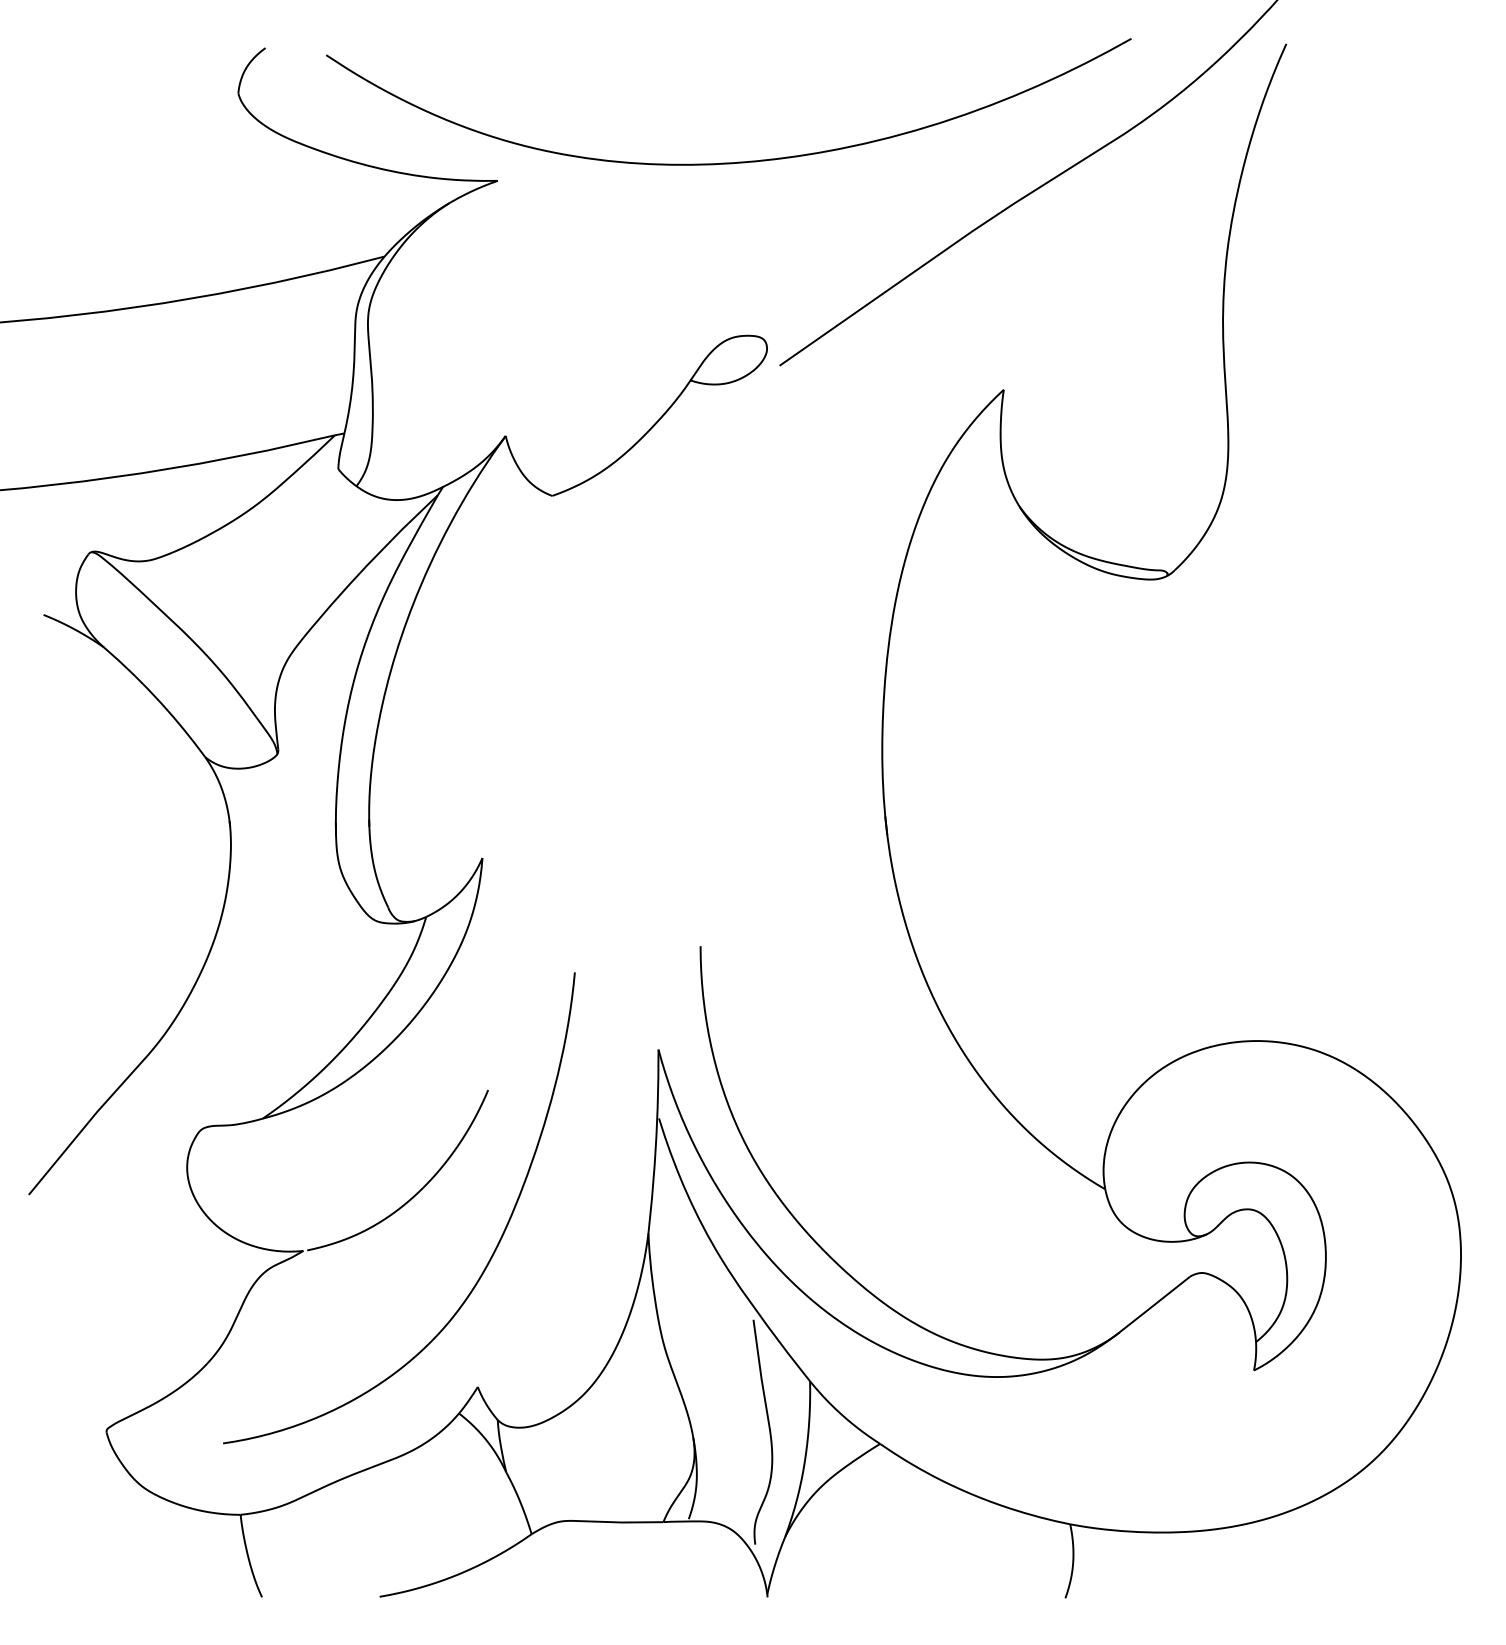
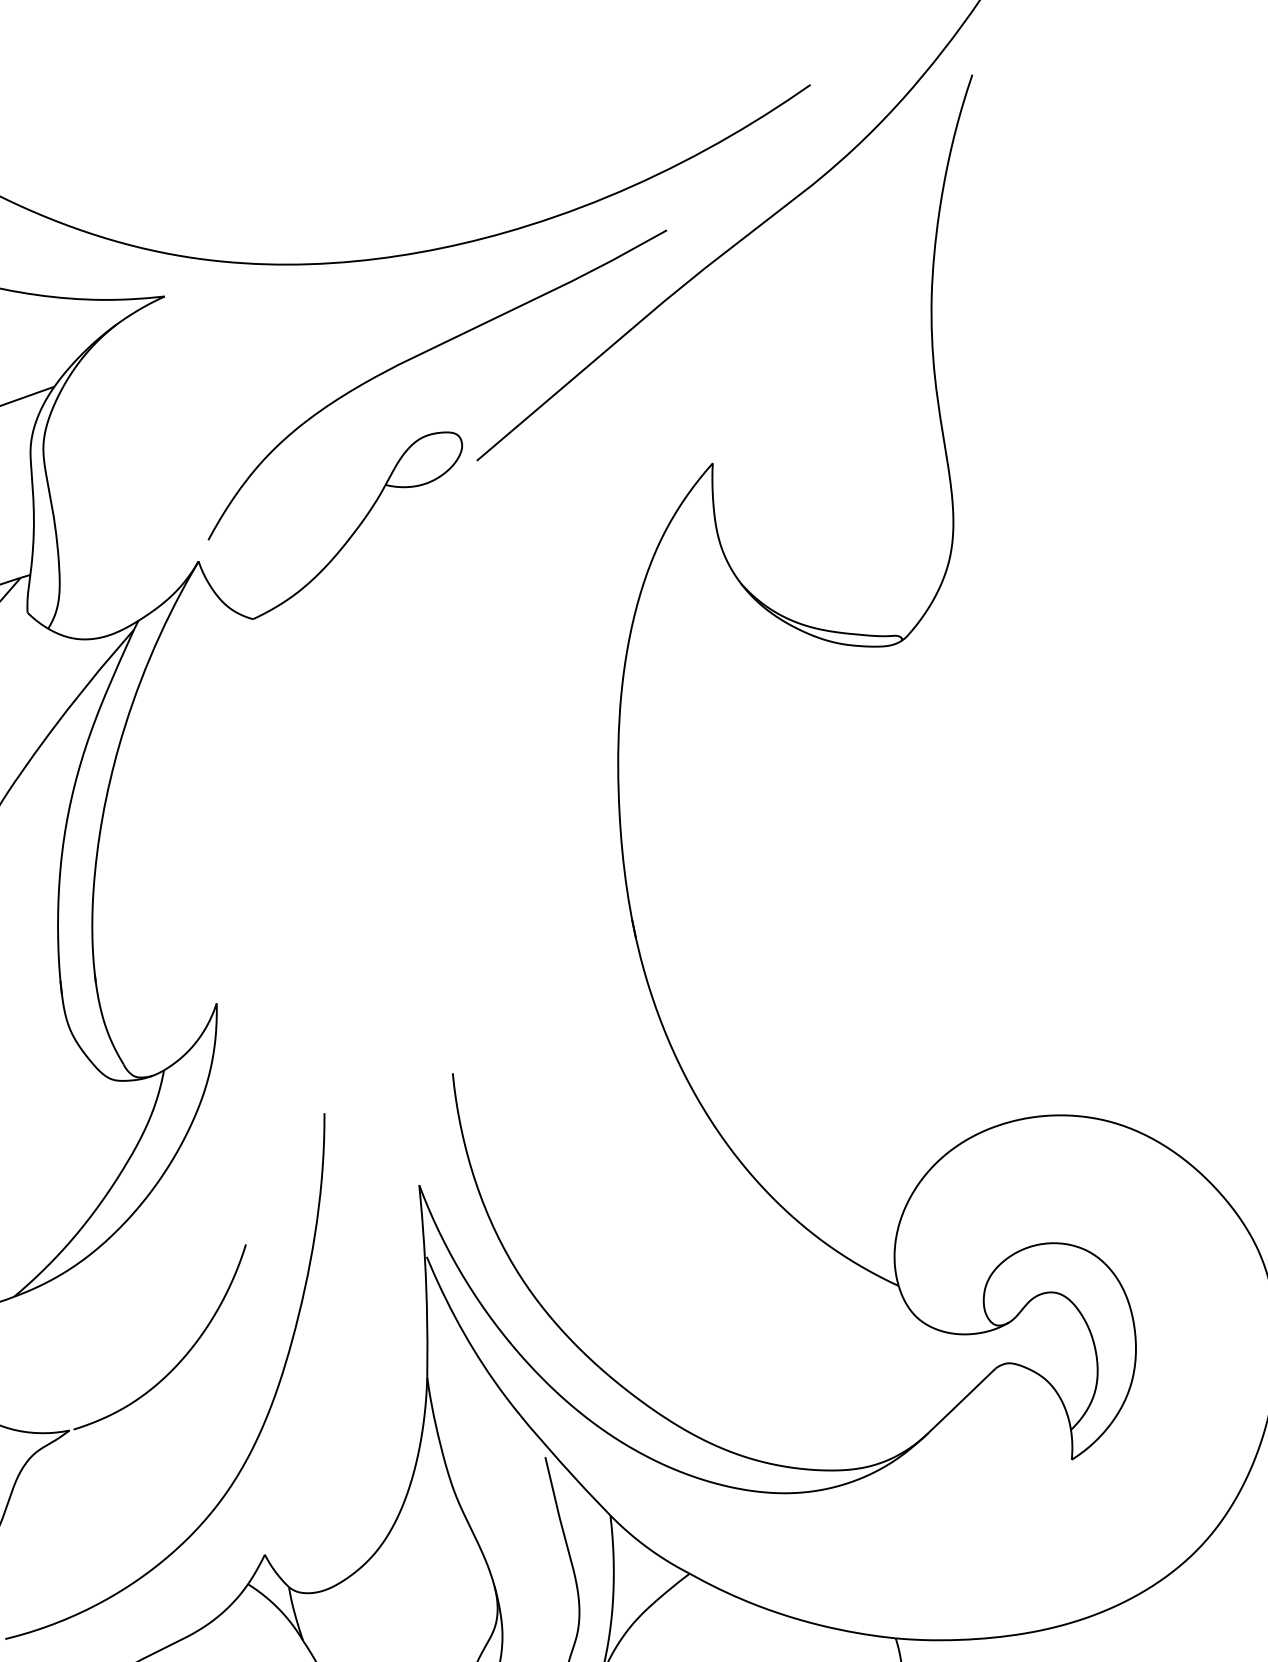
curve: (738, 259) -> (423, 354), added

